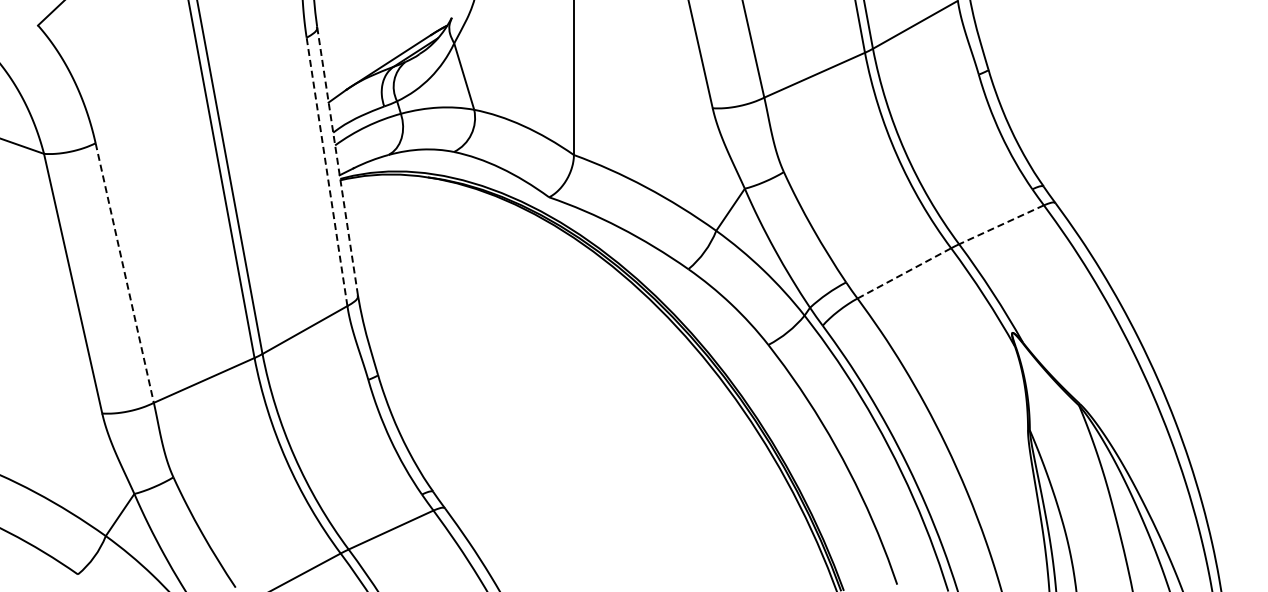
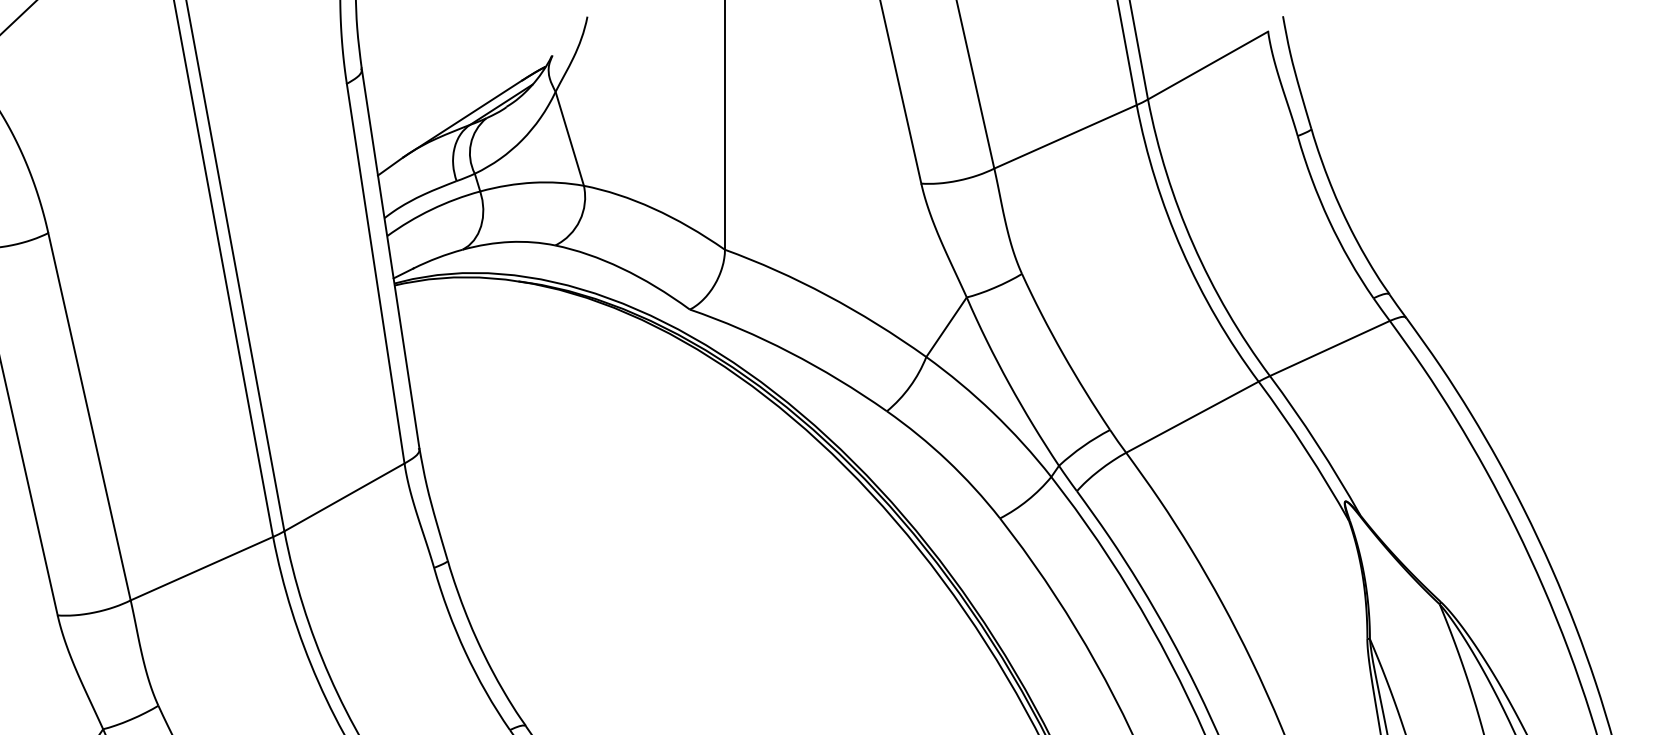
line: (337, 161) -> (390, 258), dashed -> solid
line: (327, 171) -> (376, 273), dashed -> solid
line: (1001, 224) -> (1329, 348), dashed -> solid
line: (124, 273) -> (89, 417), dashed -> solid
line: (904, 273) -> (1192, 417), dashed -> solid

